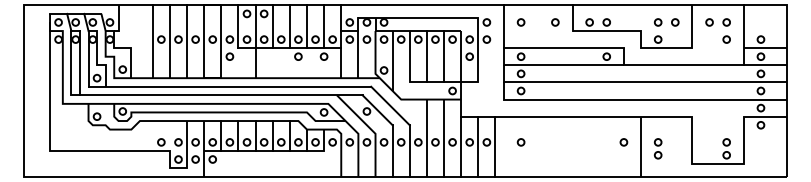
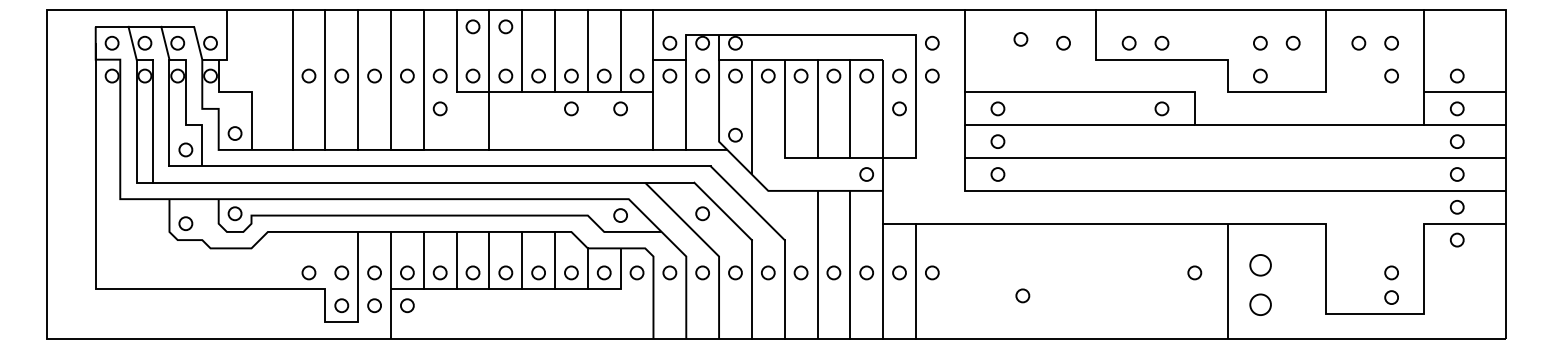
circle: (520, 22) -> (1019, 39), moved
circle: (520, 142) -> (1021, 296), moved
line: (495, 146) -> (948, 280), removed
part: (657, 148) -> (1259, 284), size x1.6

